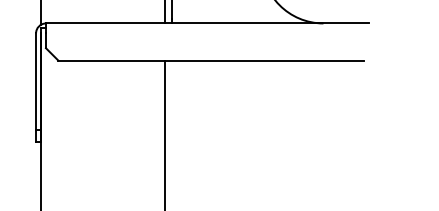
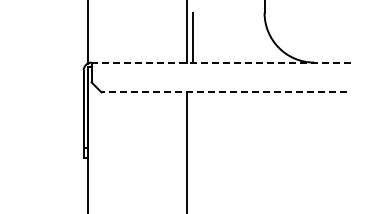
line: (207, 23) -> (221, 62), solid -> dashed
line: (211, 60) -> (224, 92), solid -> dashed

